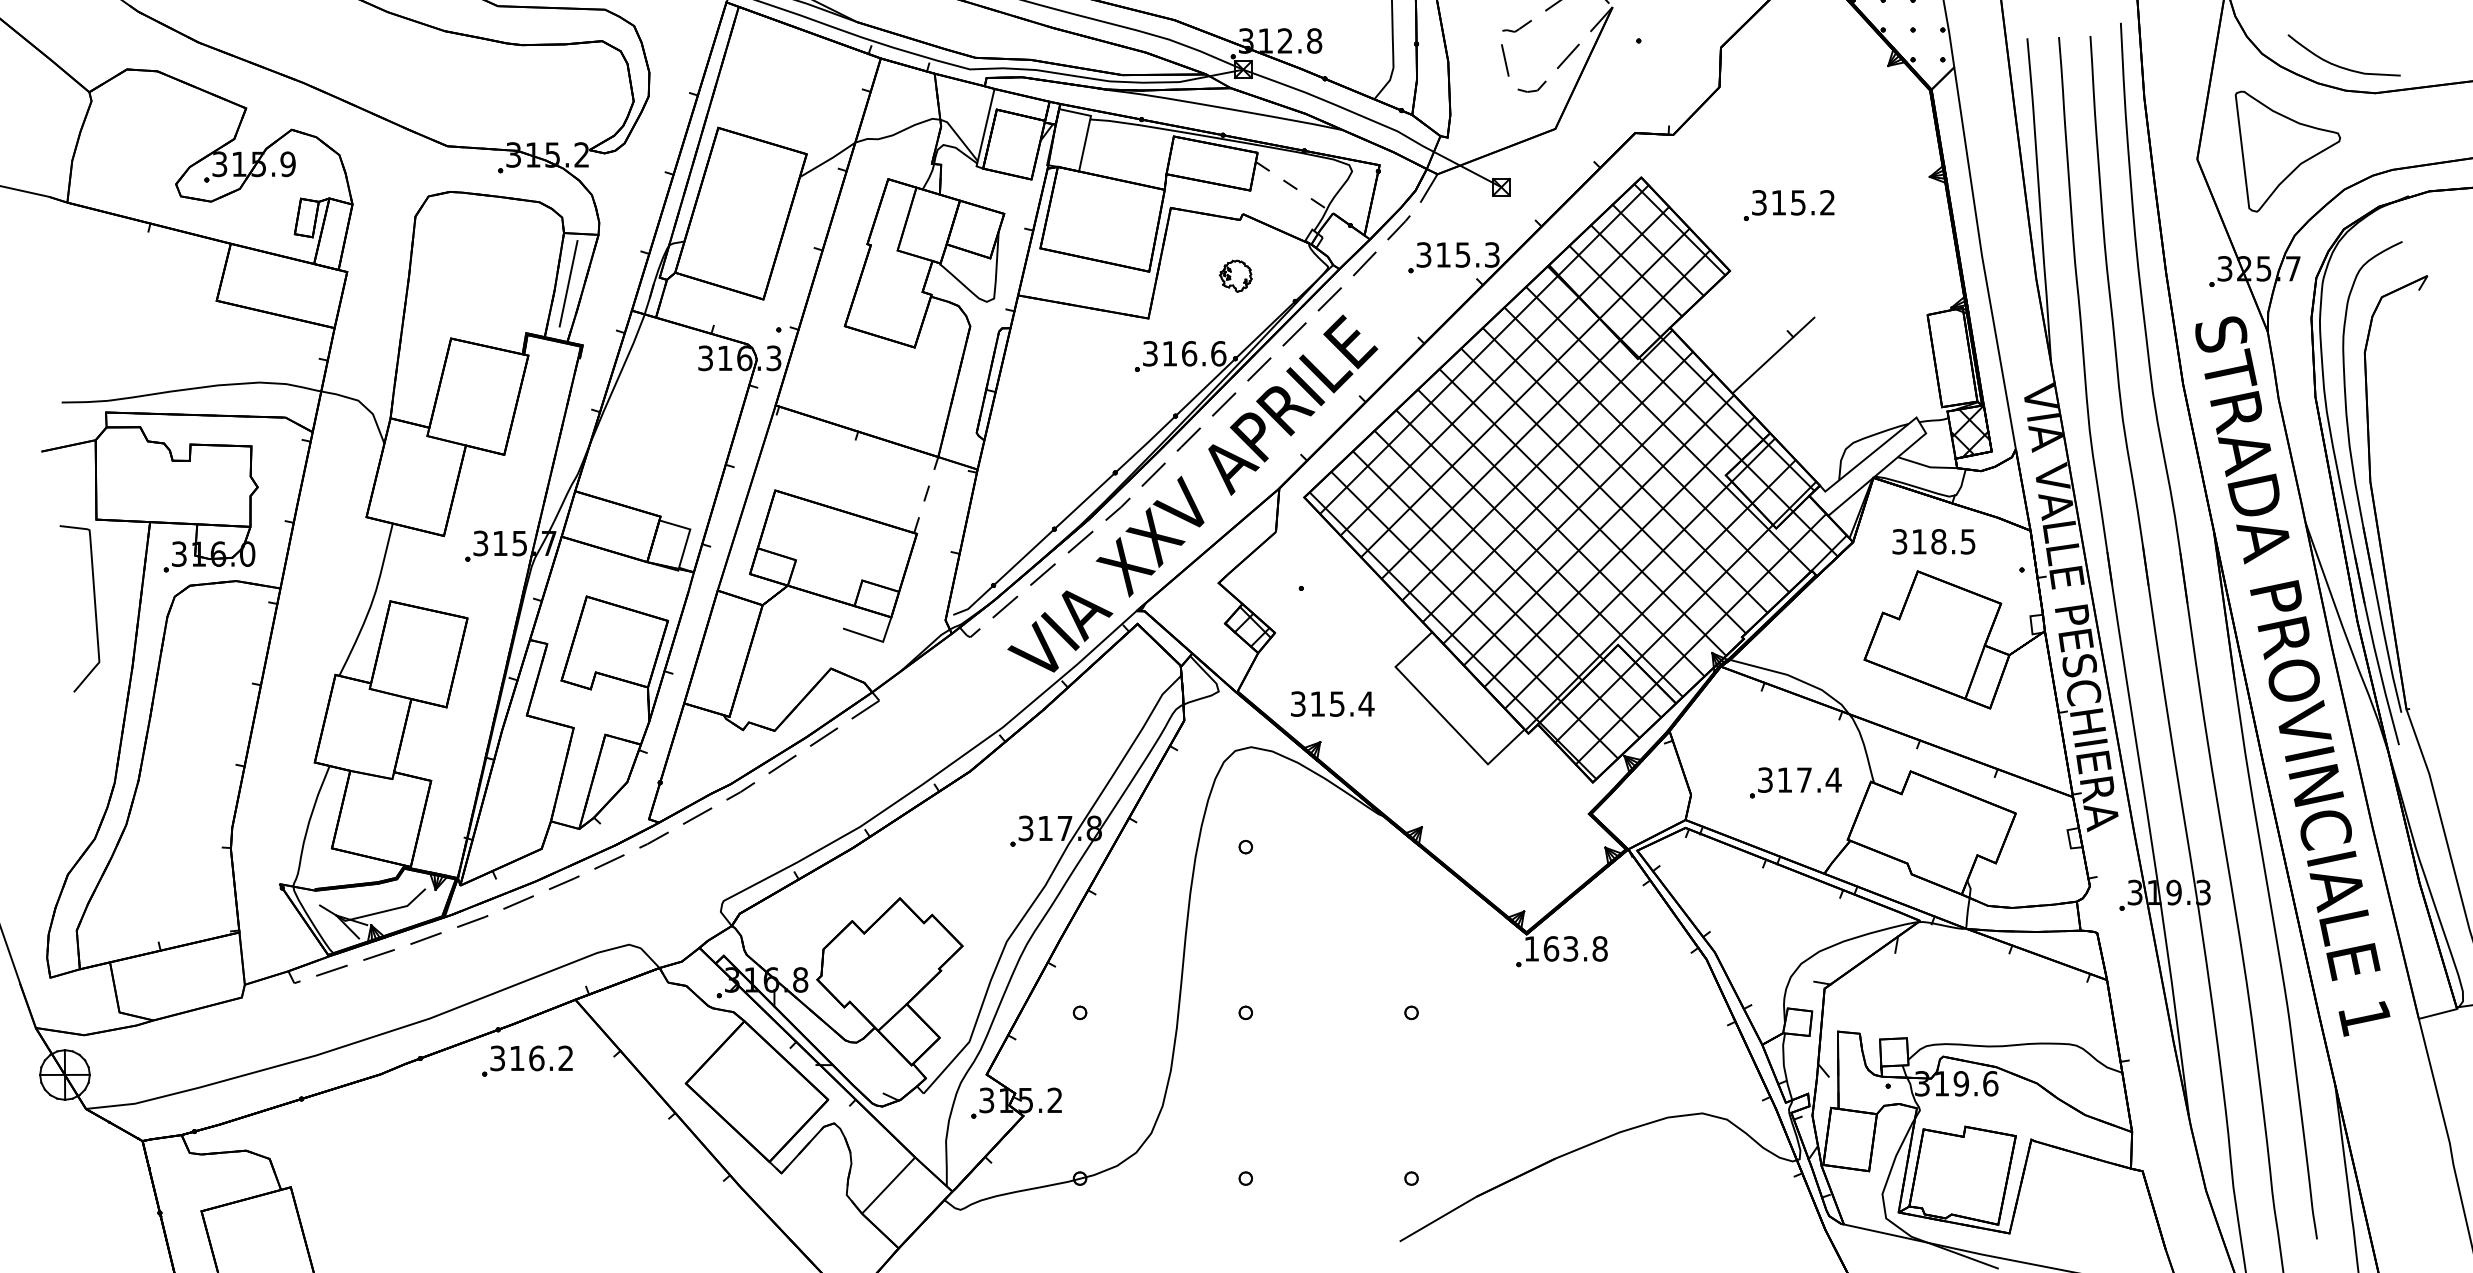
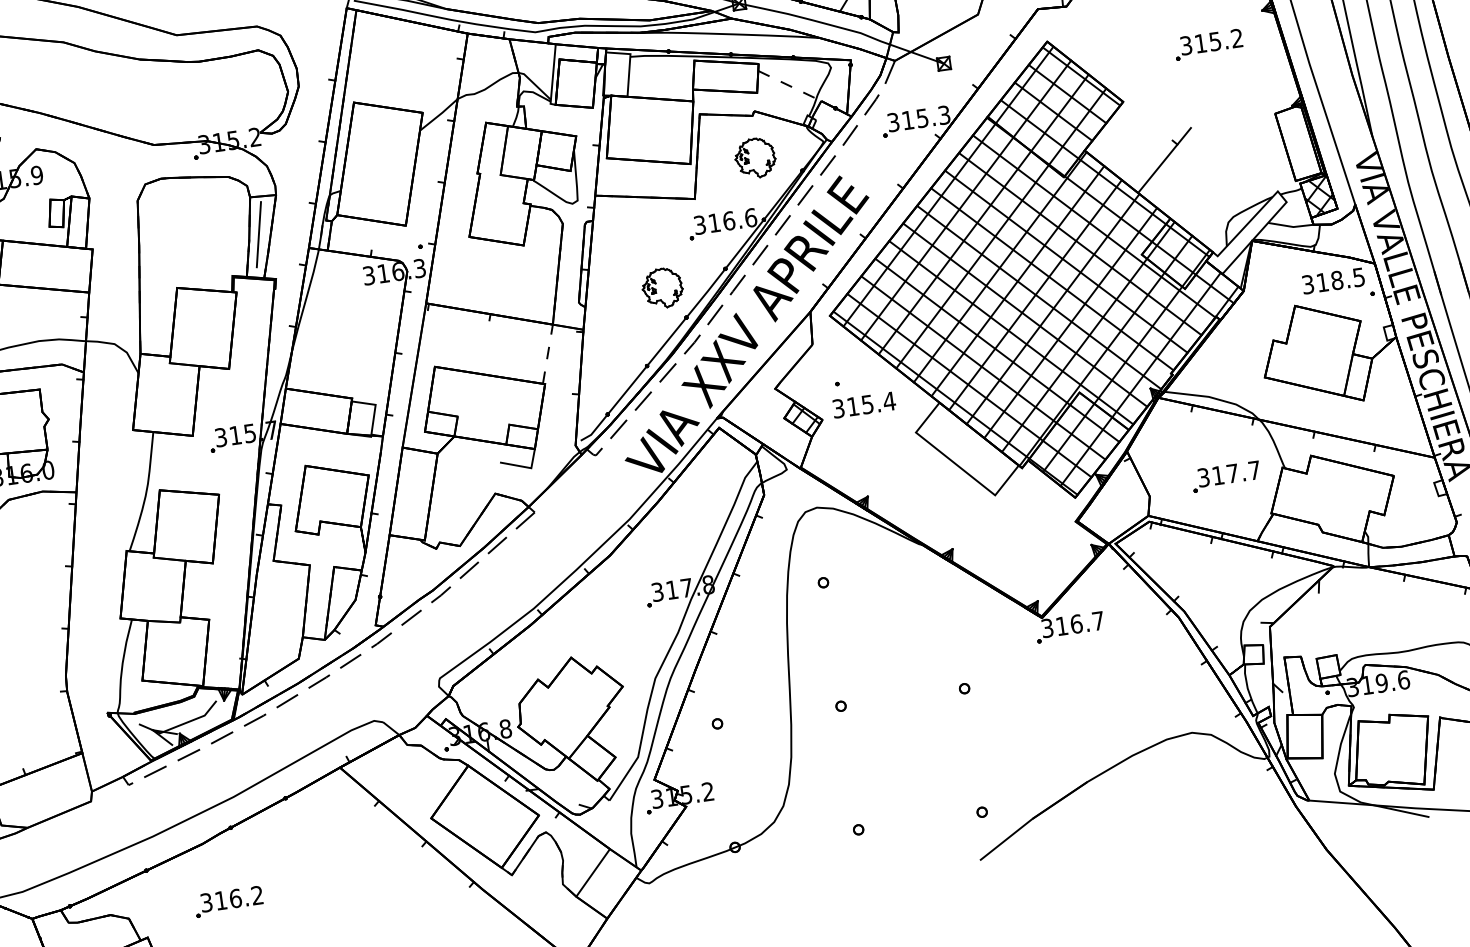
part: (1788, 205) -> (1208, 44), moved
part: (1235, 276) -> (755, 158), size x1.67
part: (1089, 429) -> (662, 288), added
text: (1933, 541) -> (1333, 280), moved
text: (1332, 703) -> (864, 404), moved
text: (1833, 779) -> (1254, 469), 317.4 -> 317.7
text: (1565, 948) -> (1072, 624), 163.8 -> 316.7
part: (527, 1060) -> (228, 901), moved

